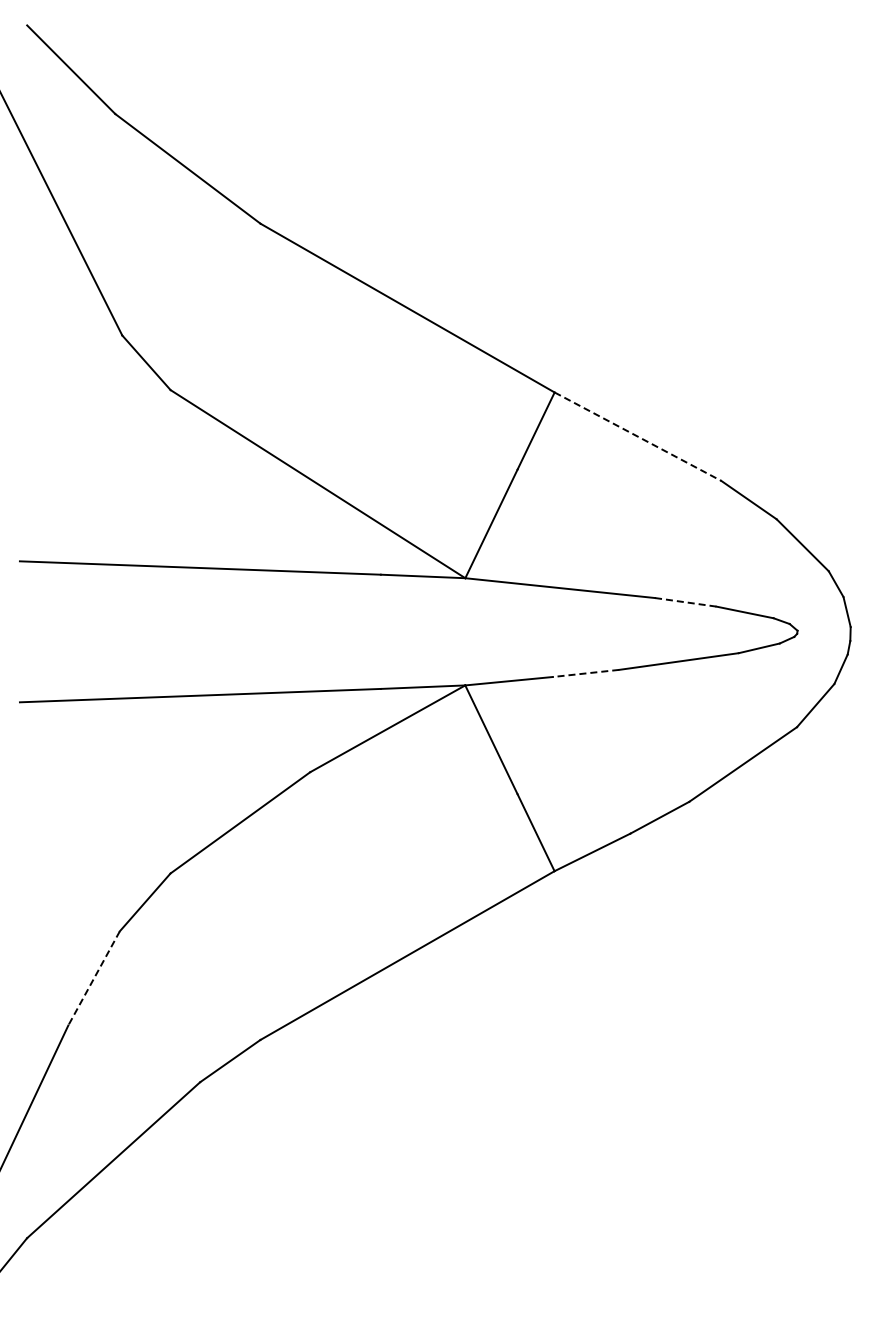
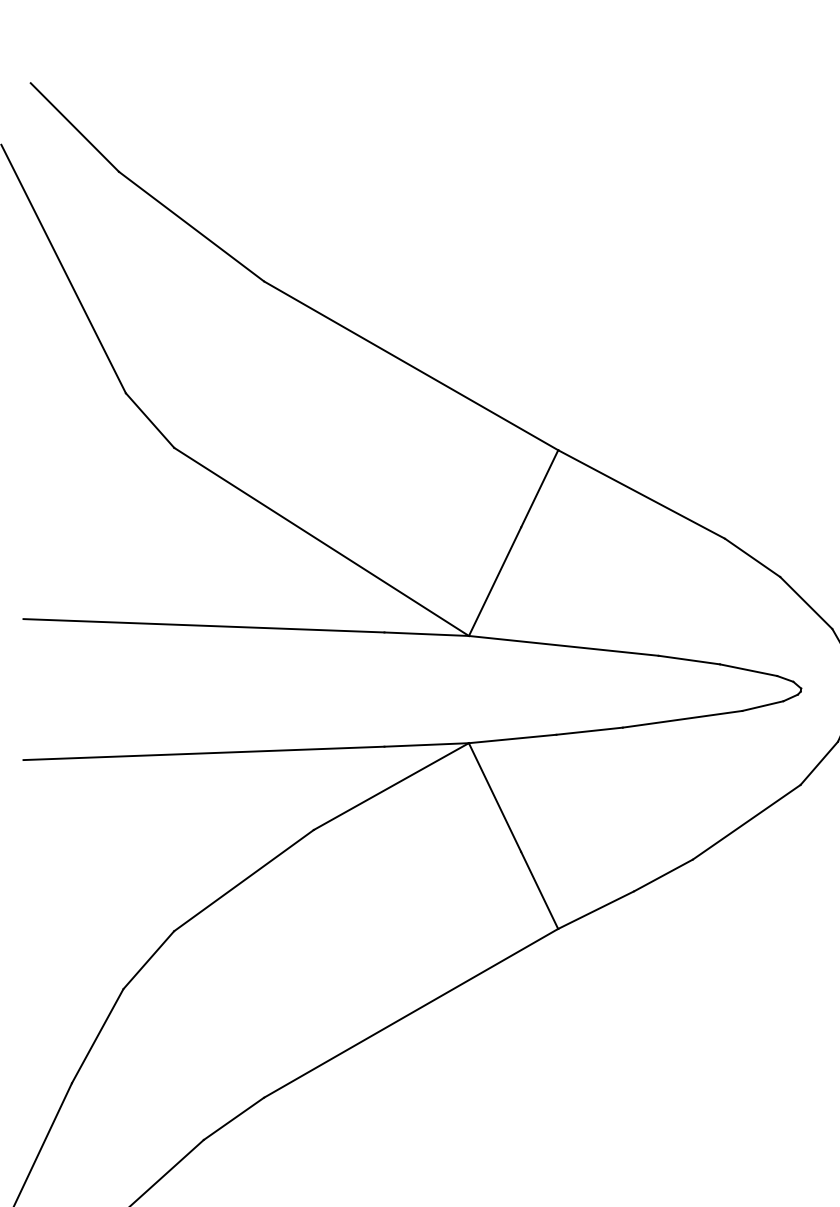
line: (638, 436) -> (642, 494), dashed -> solid
line: (685, 602) -> (689, 660), dashed -> solid
line: (585, 673) -> (589, 731), dashed -> solid
line: (94, 978) -> (98, 1036), dashed -> solid

